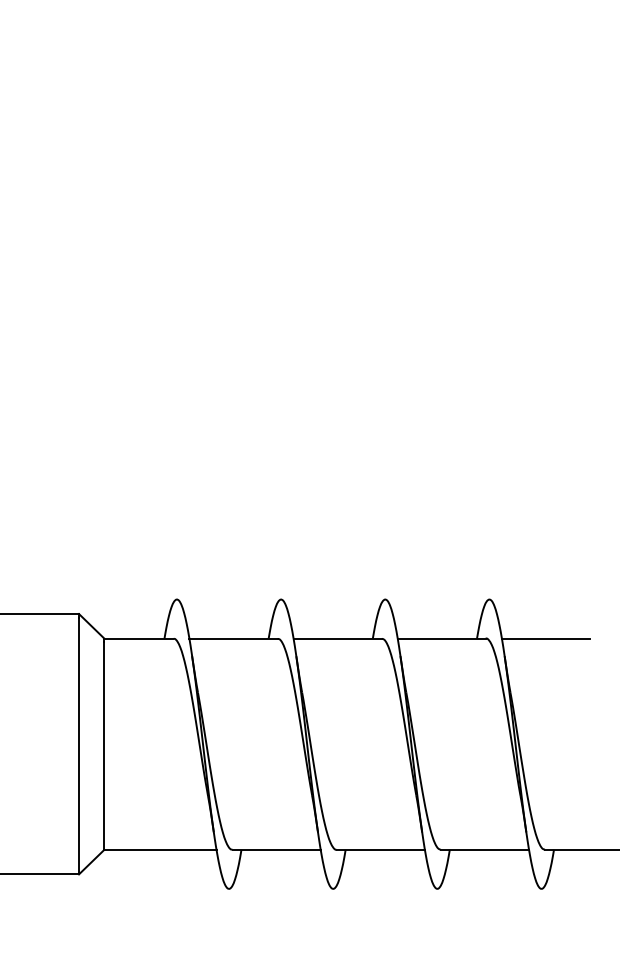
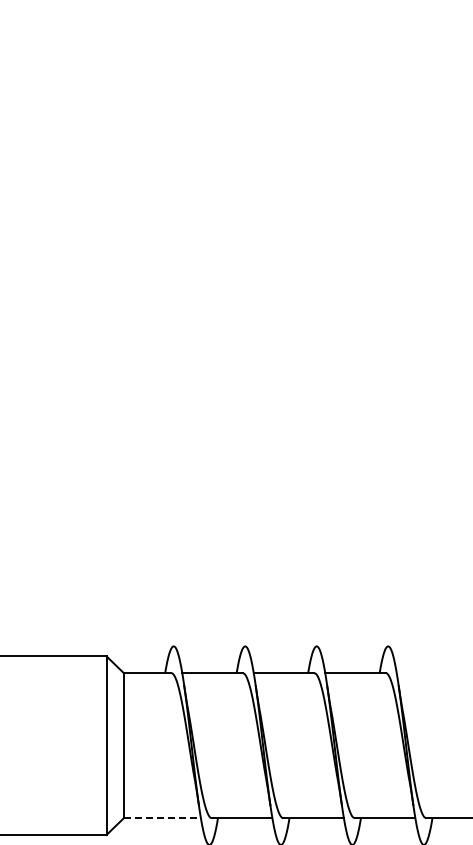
line: (545, 639) -> (426, 673), removed
line: (160, 850) -> (162, 818), solid -> dashed

